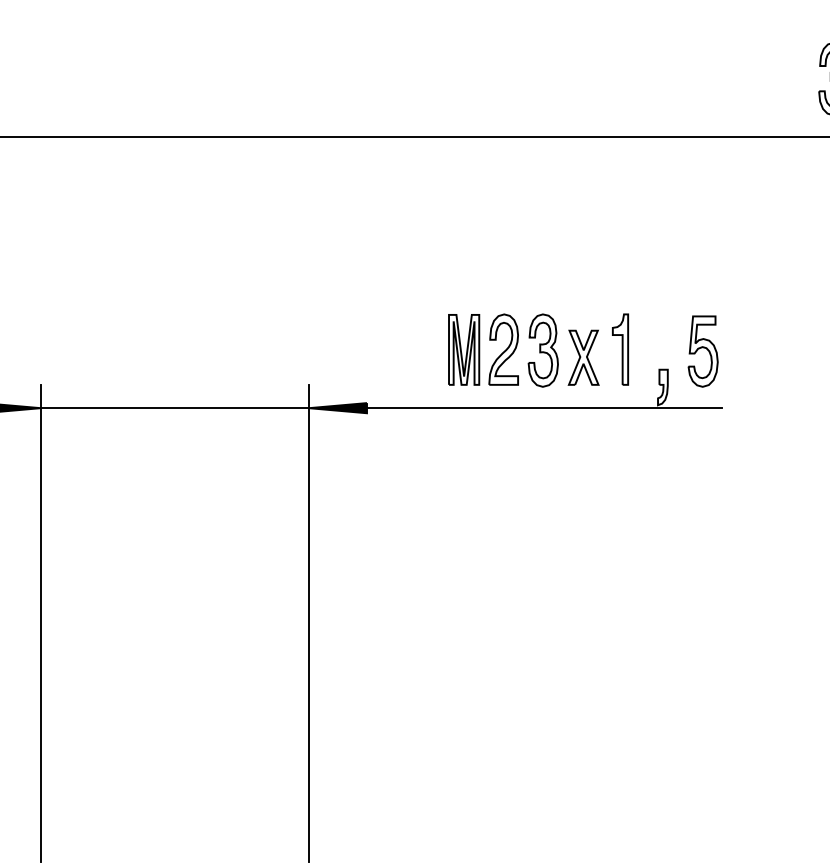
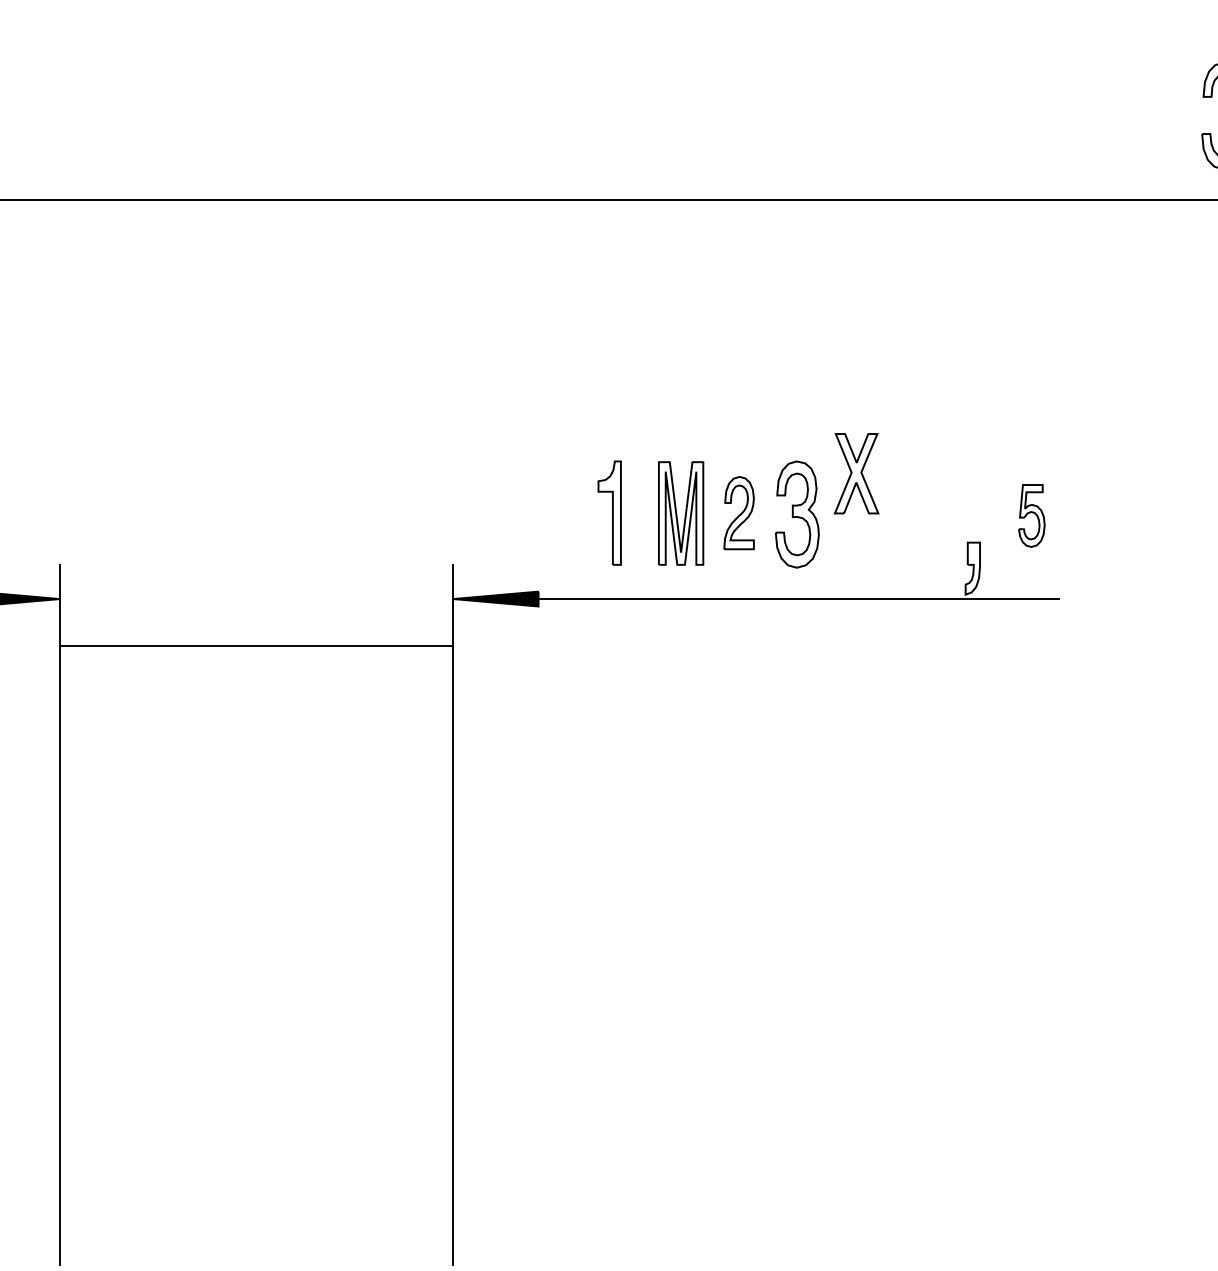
part: (503, 349) -> (738, 512), size x0.7
part: (620, 349) -> (609, 512), moved
part: (702, 351) -> (1030, 515), size x0.6
part: (583, 357) -> (856, 473), moved
line: (174, 408) -> (256, 646), moved

